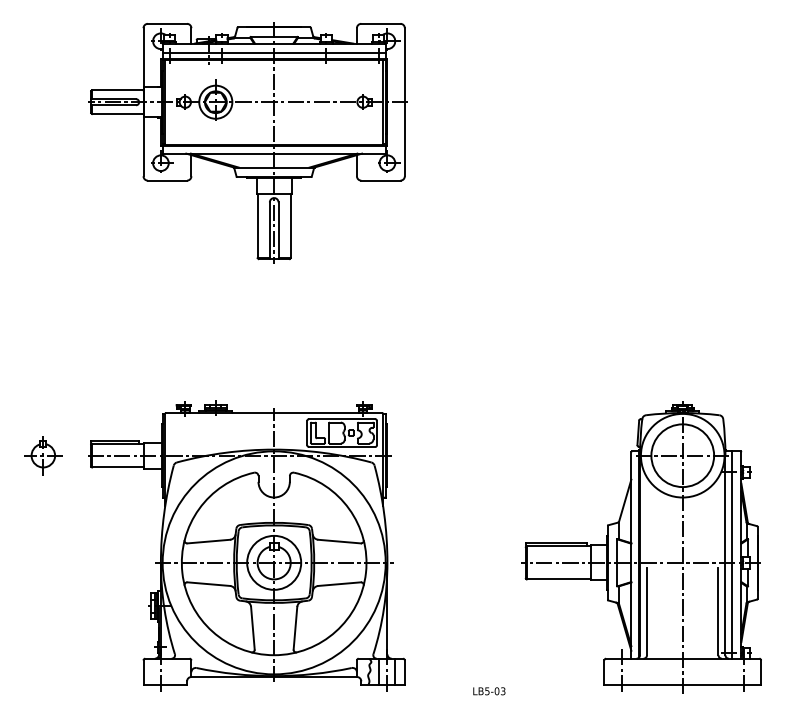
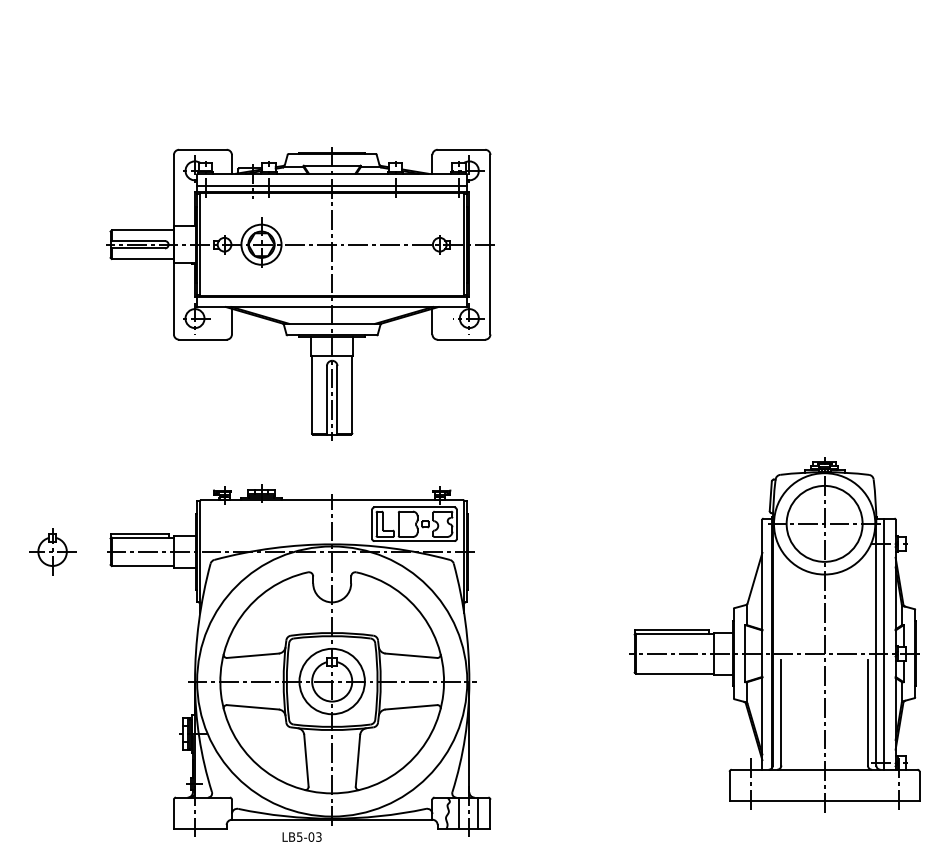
part: (247, 142) -> (299, 293), moved
part: (641, 547) -> (774, 635), moved
text: (489, 691) -> (302, 837), moved

